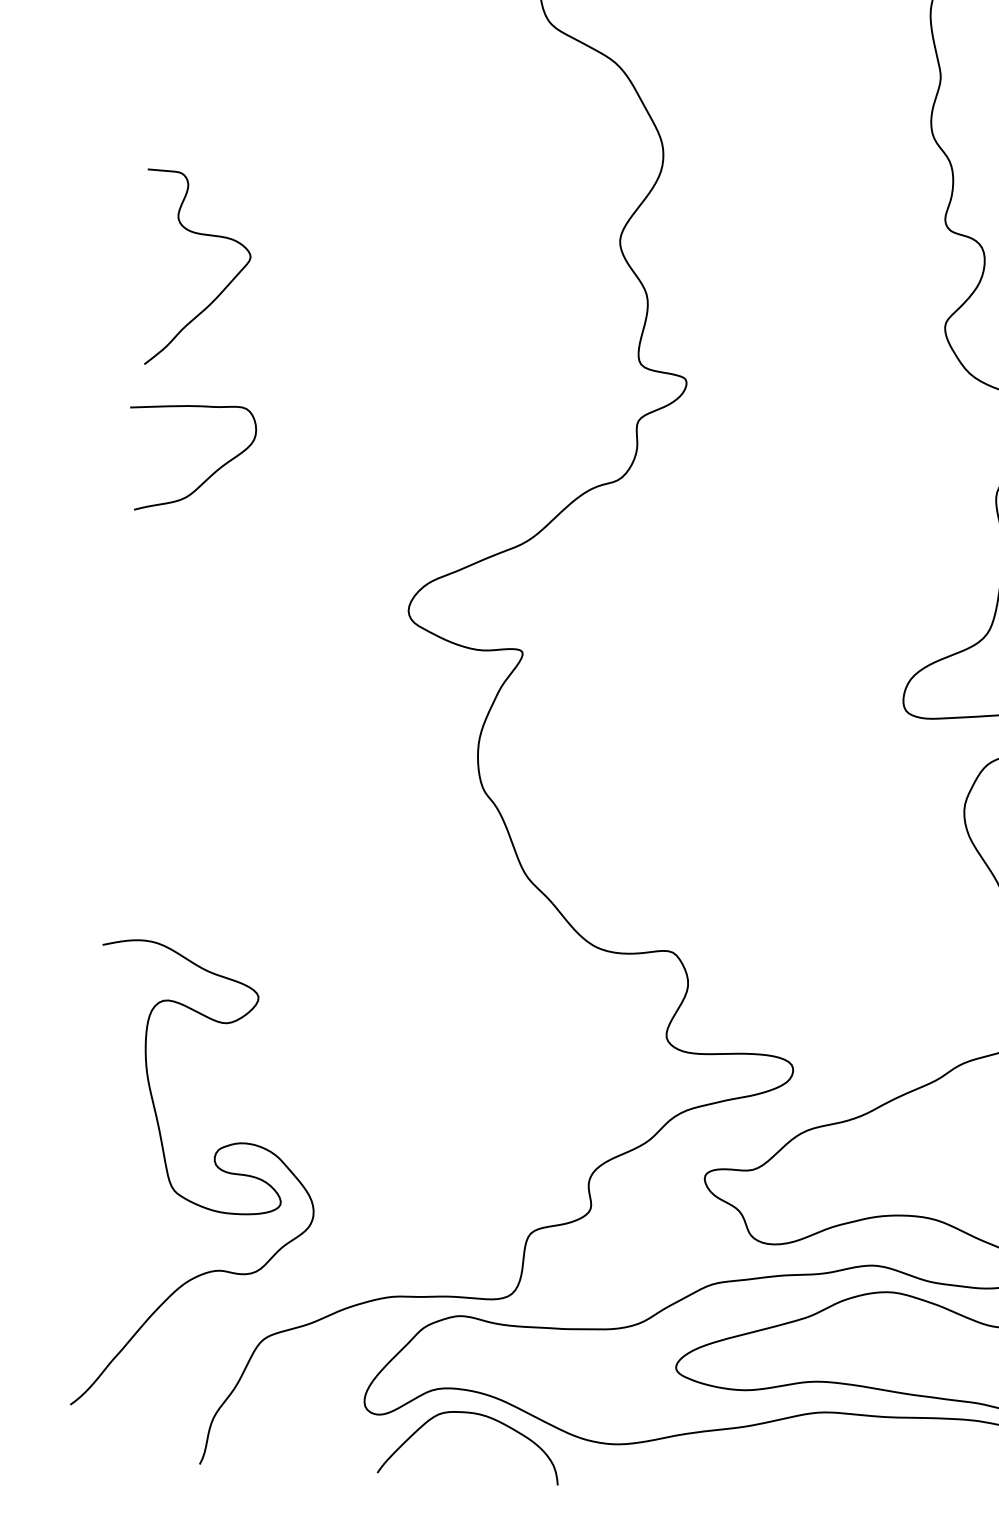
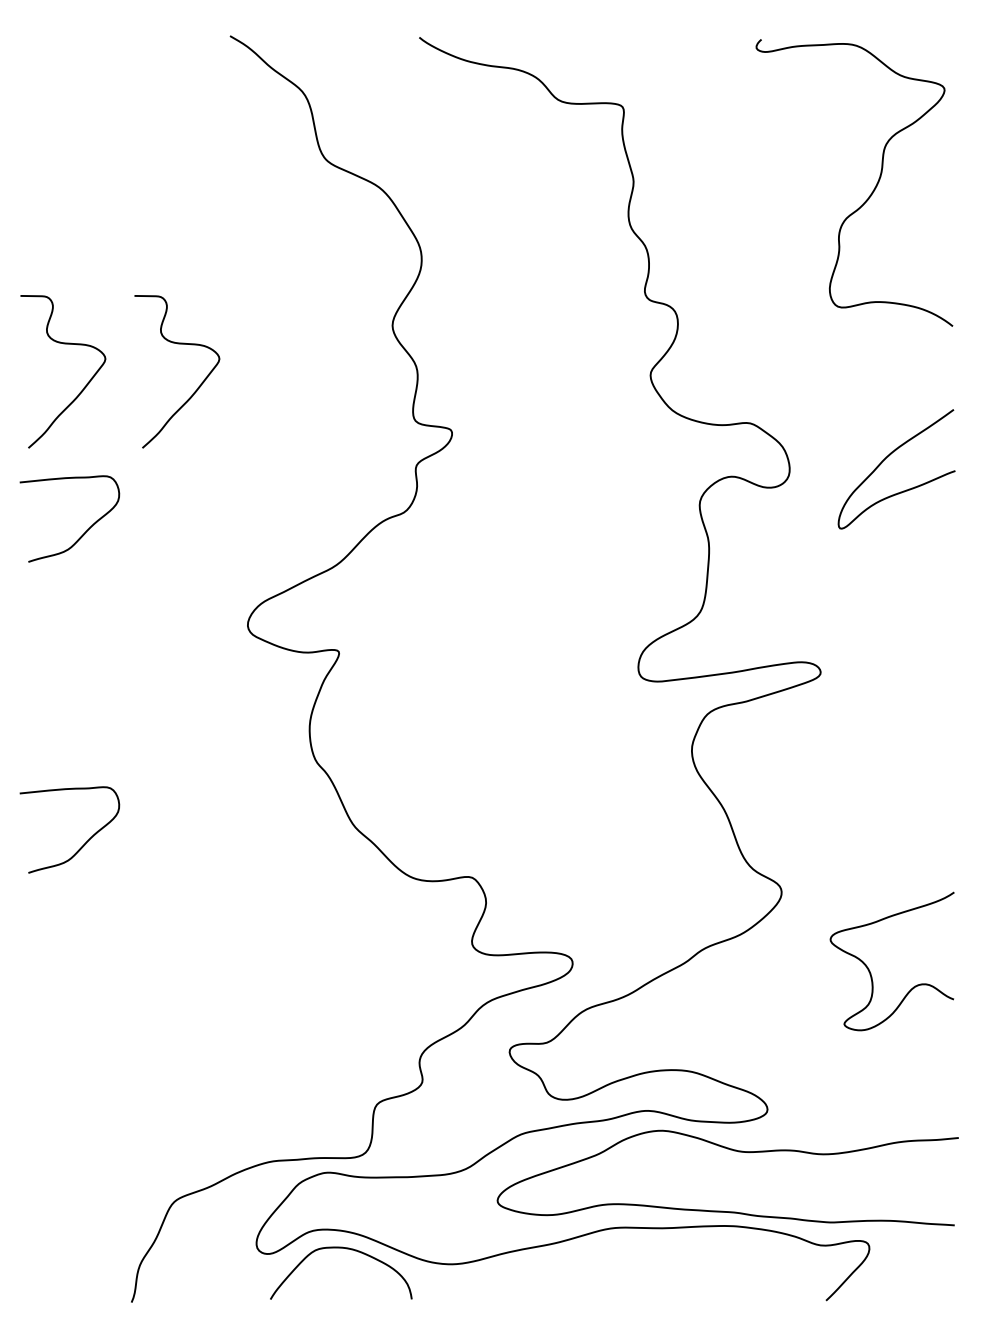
curve: (365, 302) -> (197, 387), added
curve: (180, 874) -> (84, 843), added
curve: (215, 1166) -> (127, 1069), removed

